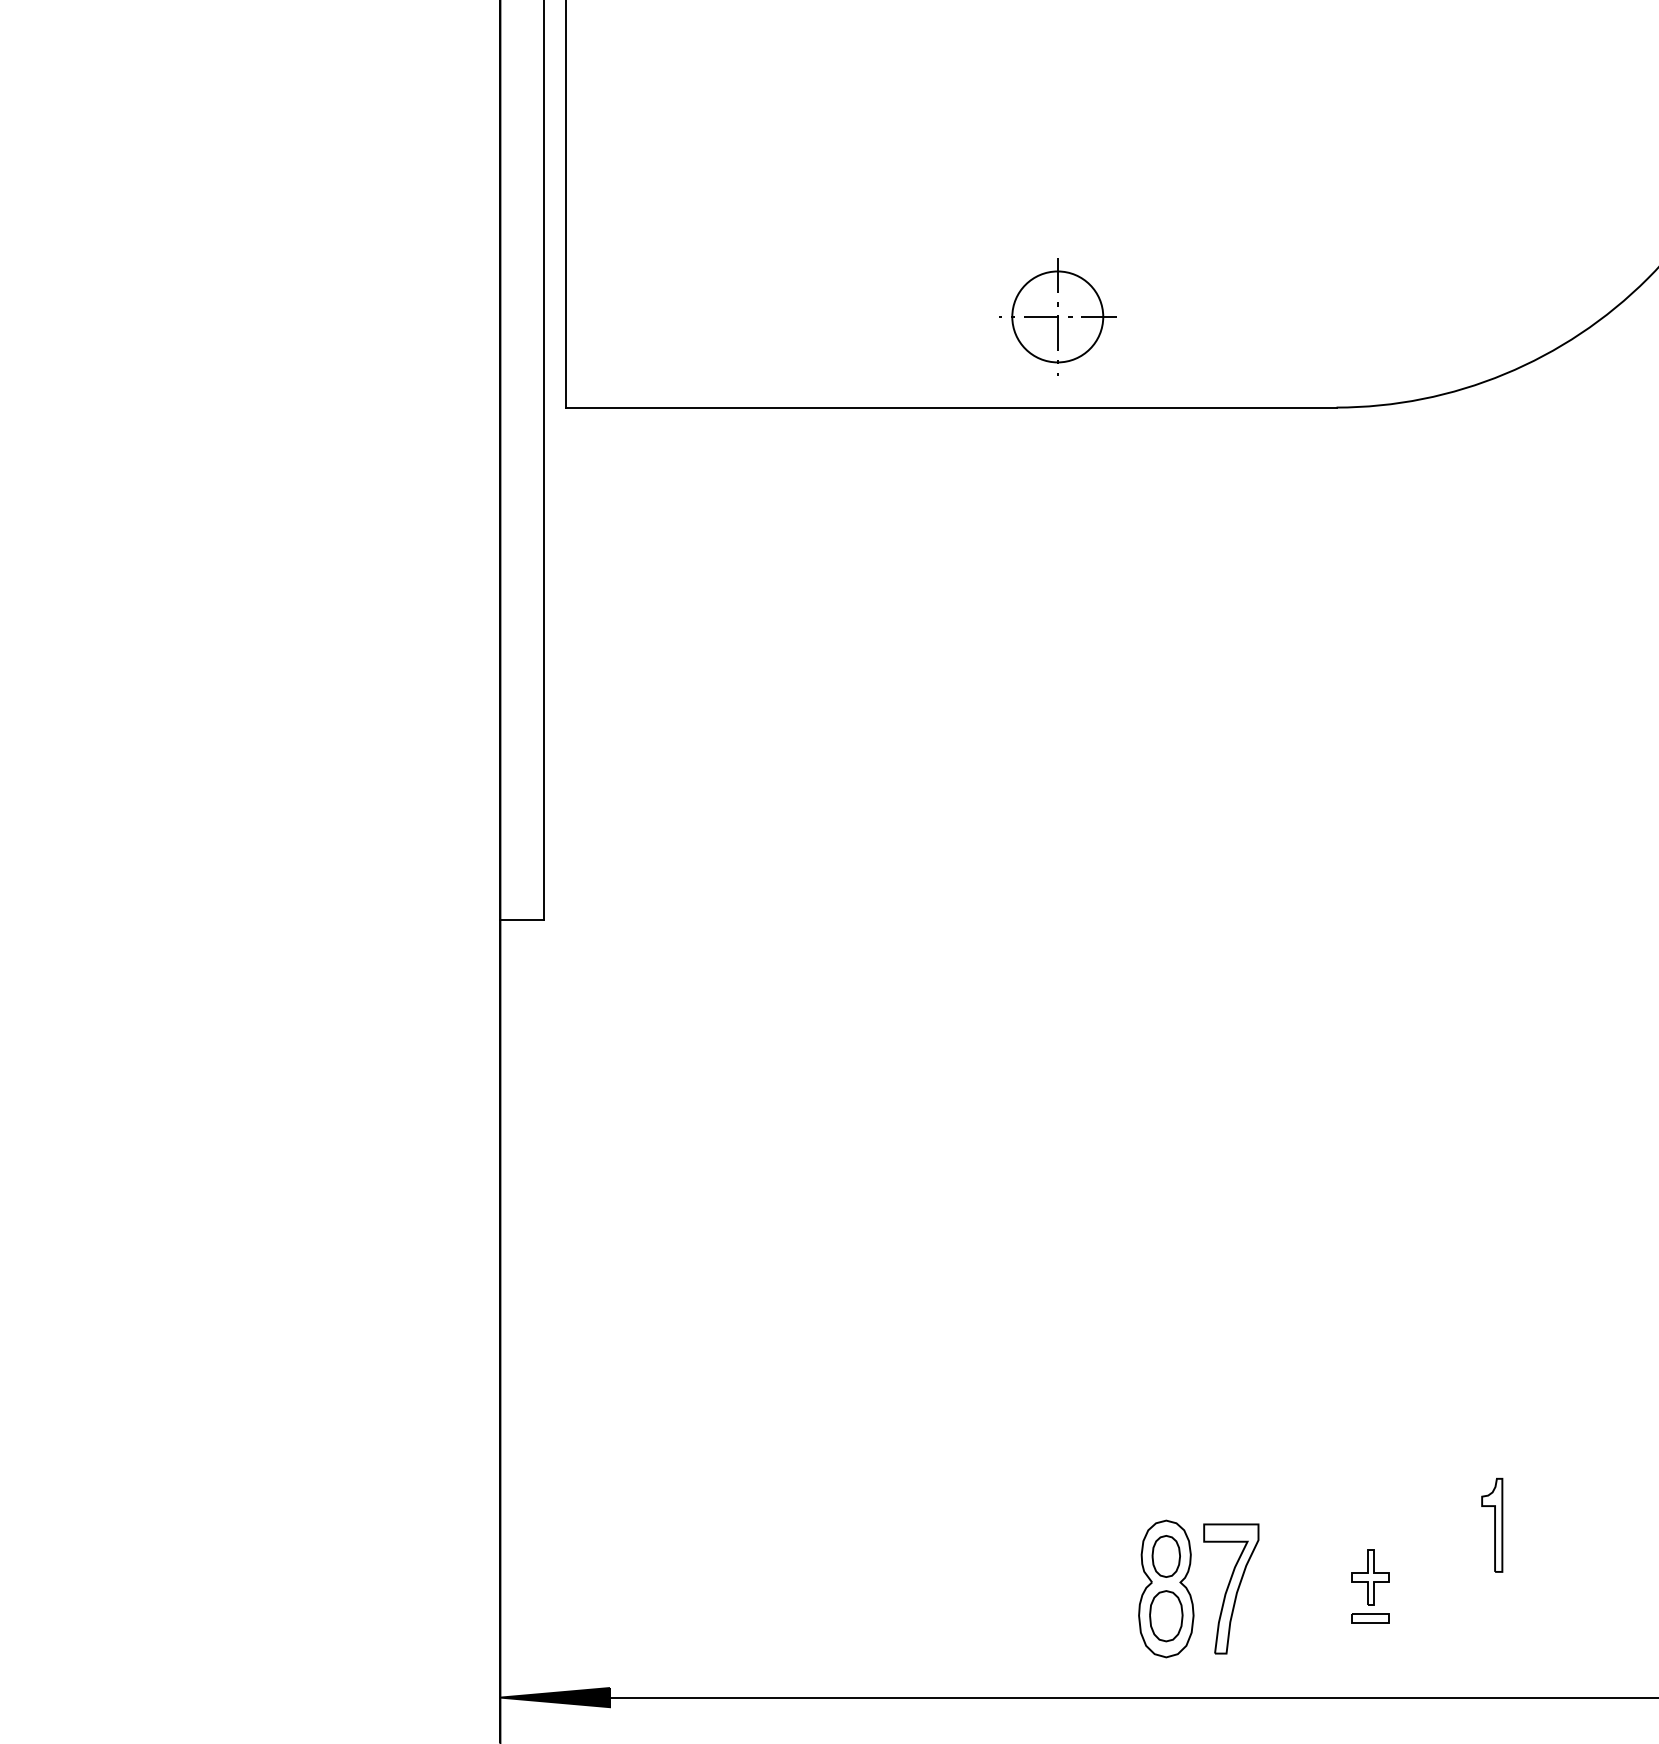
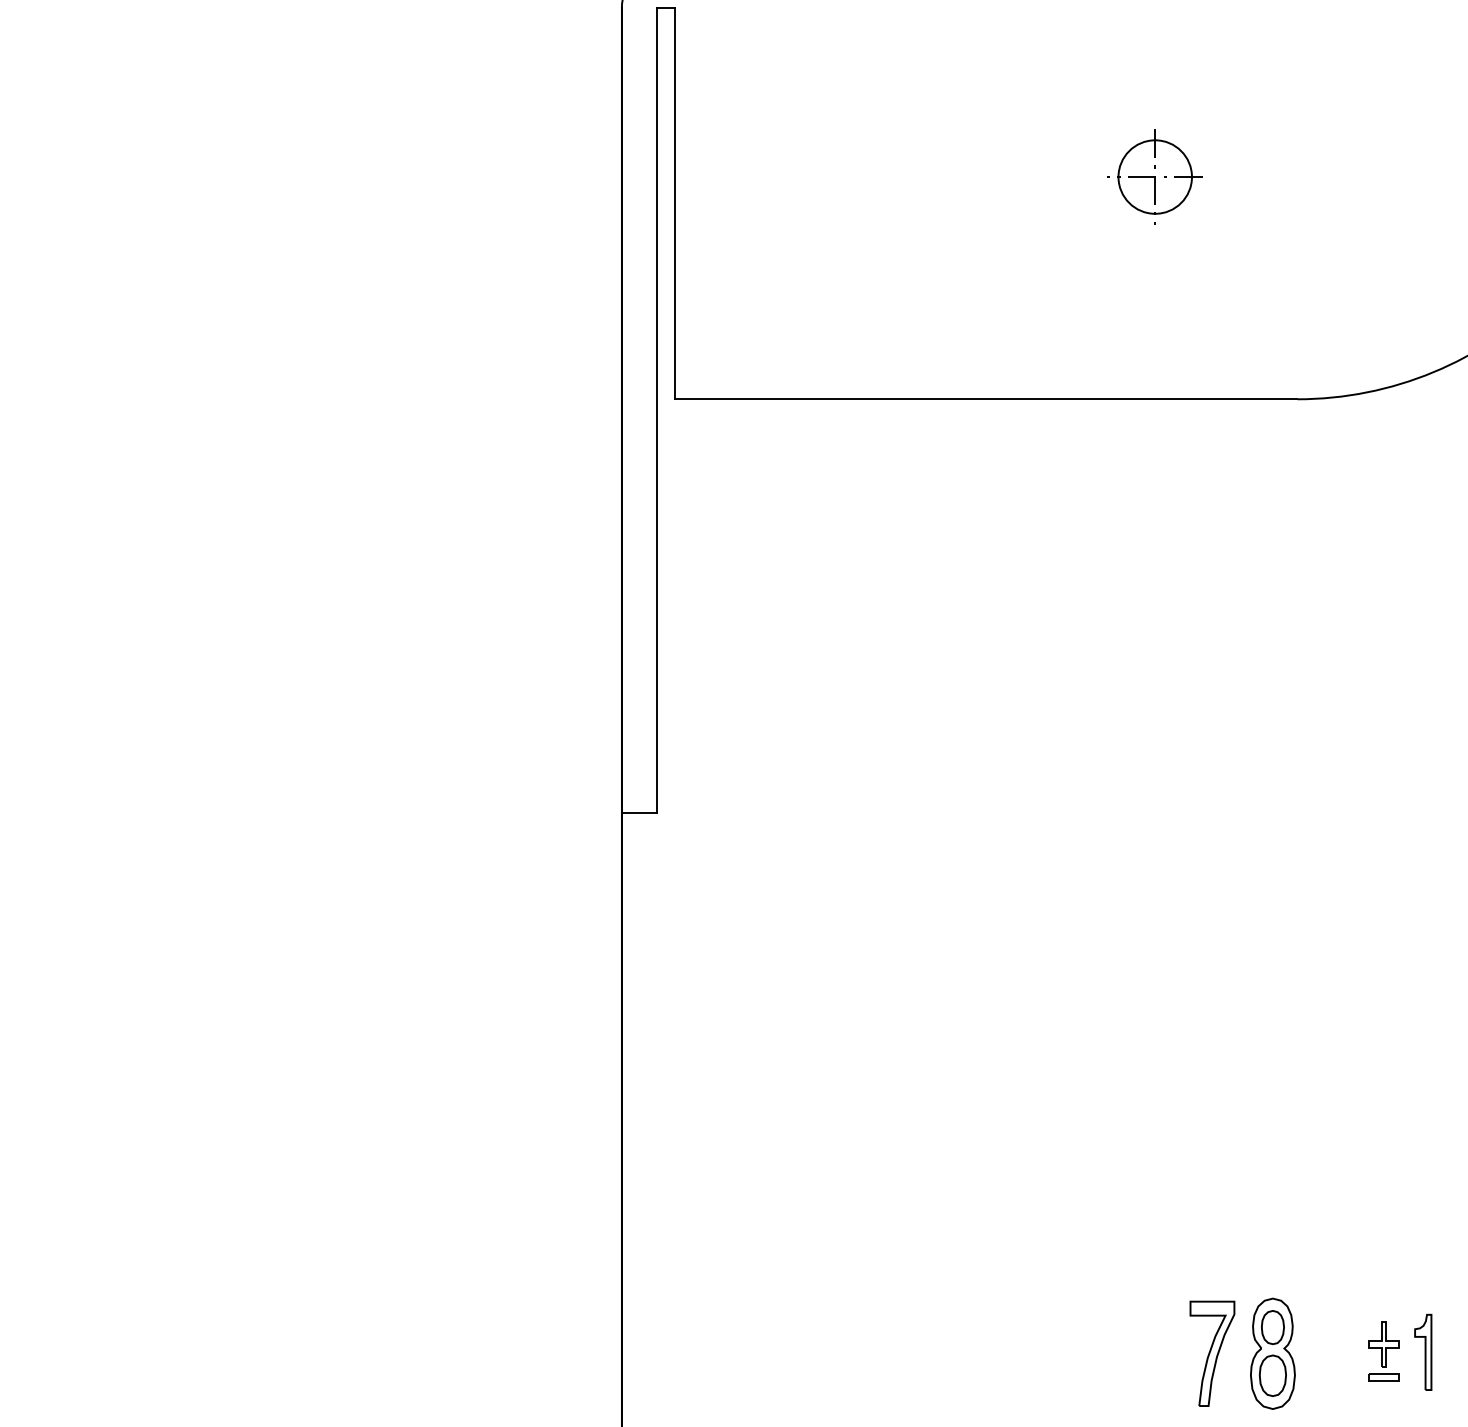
part: (1056, 316) -> (1154, 176), moved
part: (1492, 1524) -> (1423, 1351), moved
part: (1370, 1586) -> (1383, 1351), moved
part: (1165, 1588) -> (1272, 1353), moved

